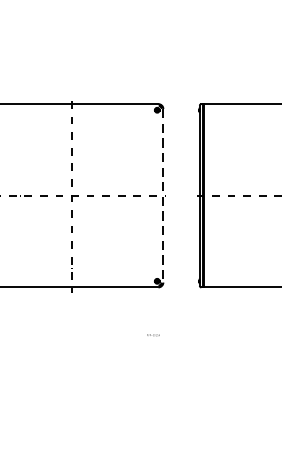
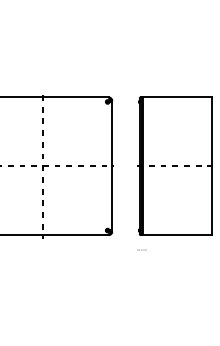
line: (163, 196) -> (112, 166), dashed -> solid
text: (153, 334) -> (141, 249), moved

